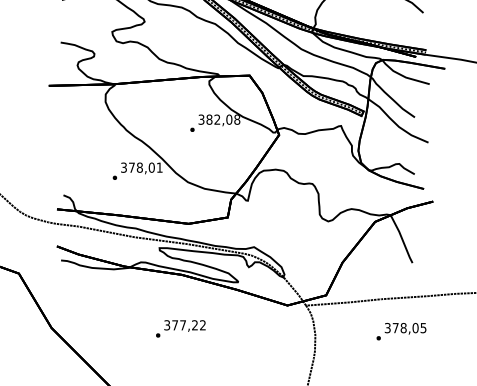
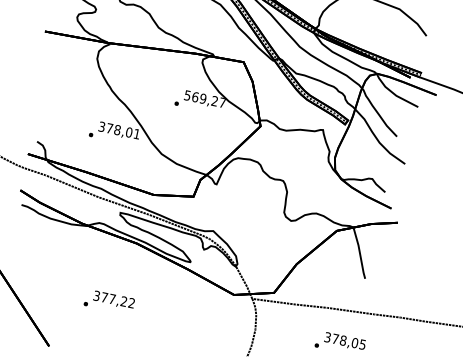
text: (219, 119) -> (205, 99), 382,08 -> 569,27
text: (180, 328) -> (109, 301), moved

